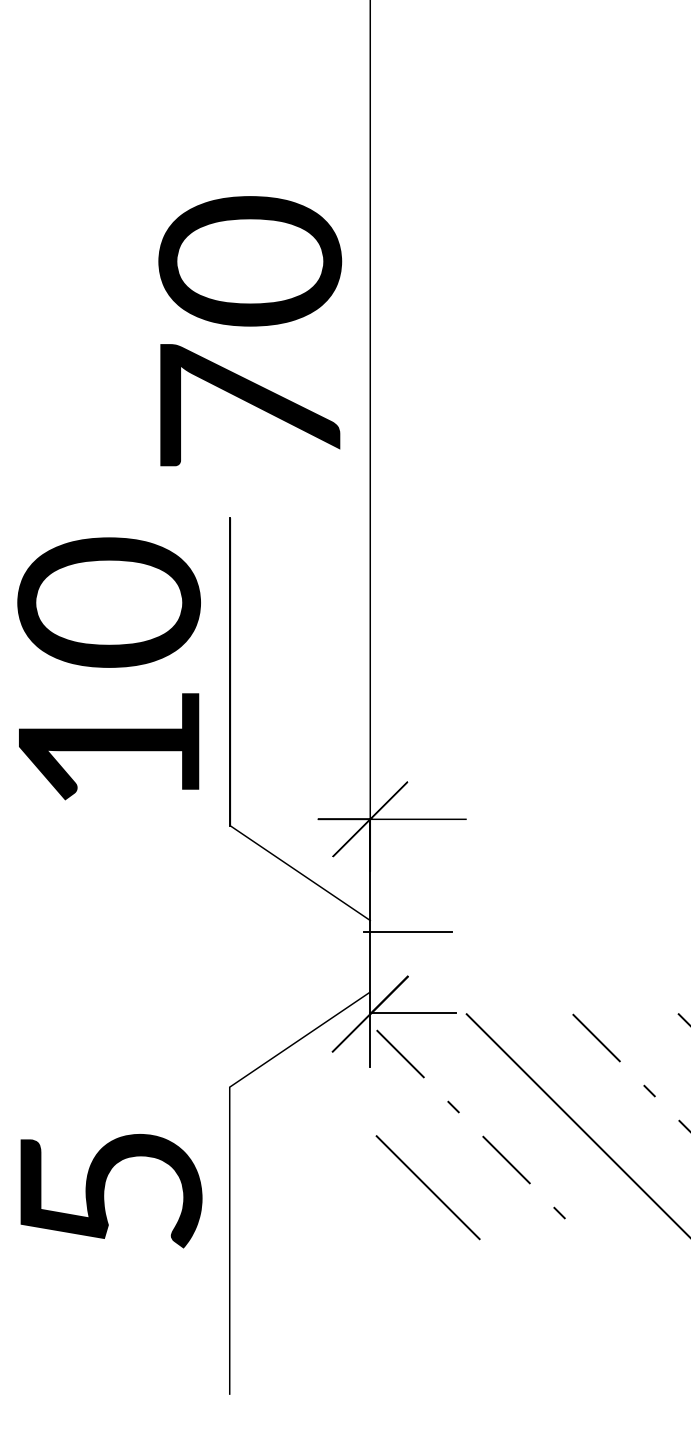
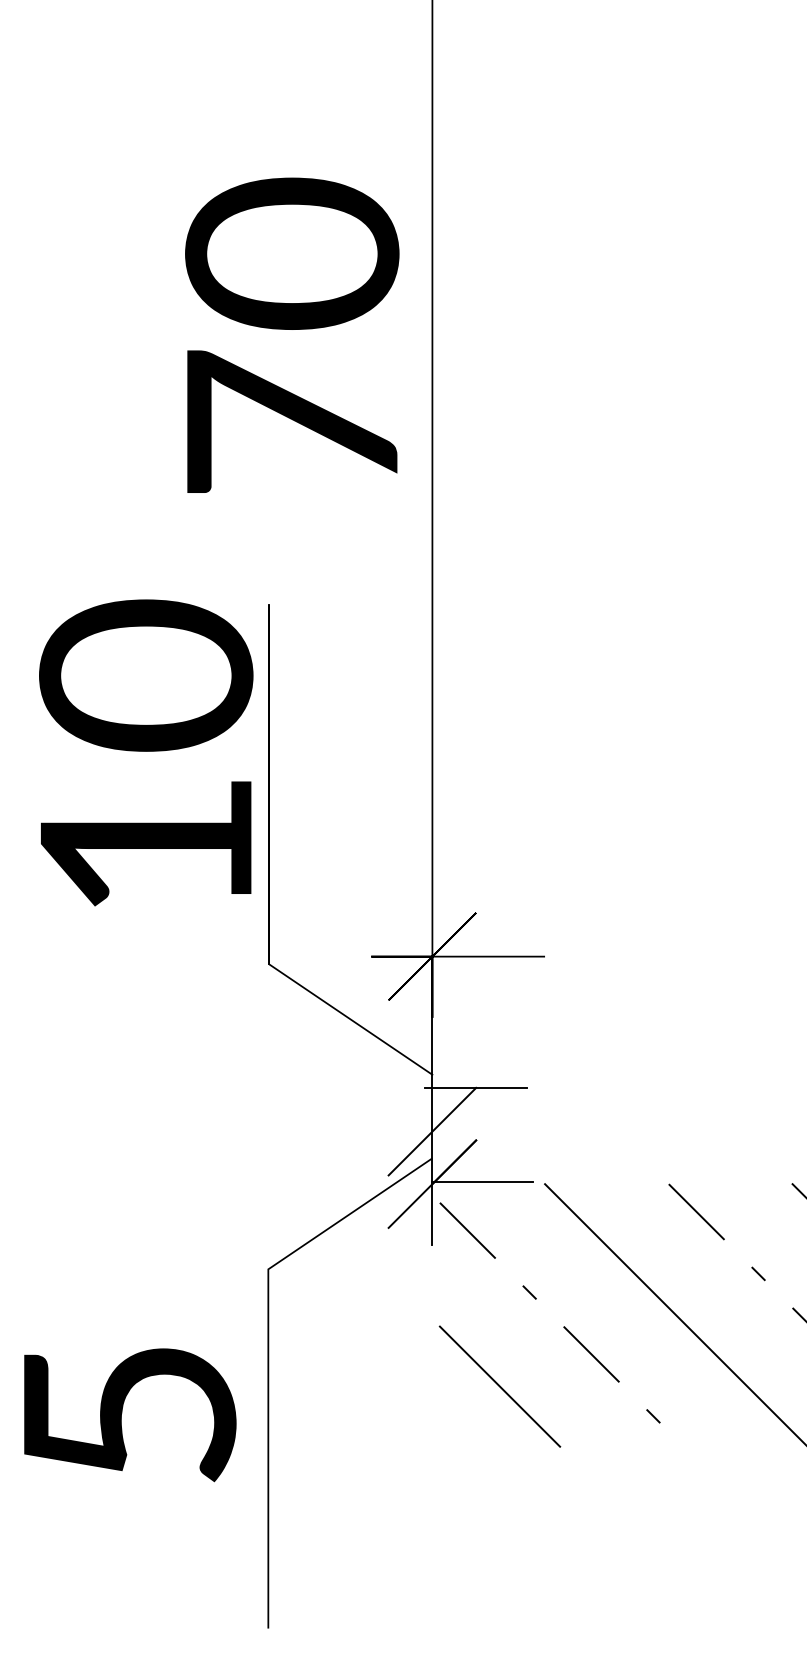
text: (250, 331) -> (292, 335), moved
text: (108, 668) -> (145, 752), moved
line: (369, 968) -> (431, 1130), added
text: (111, 1191) -> (130, 1415), moved

